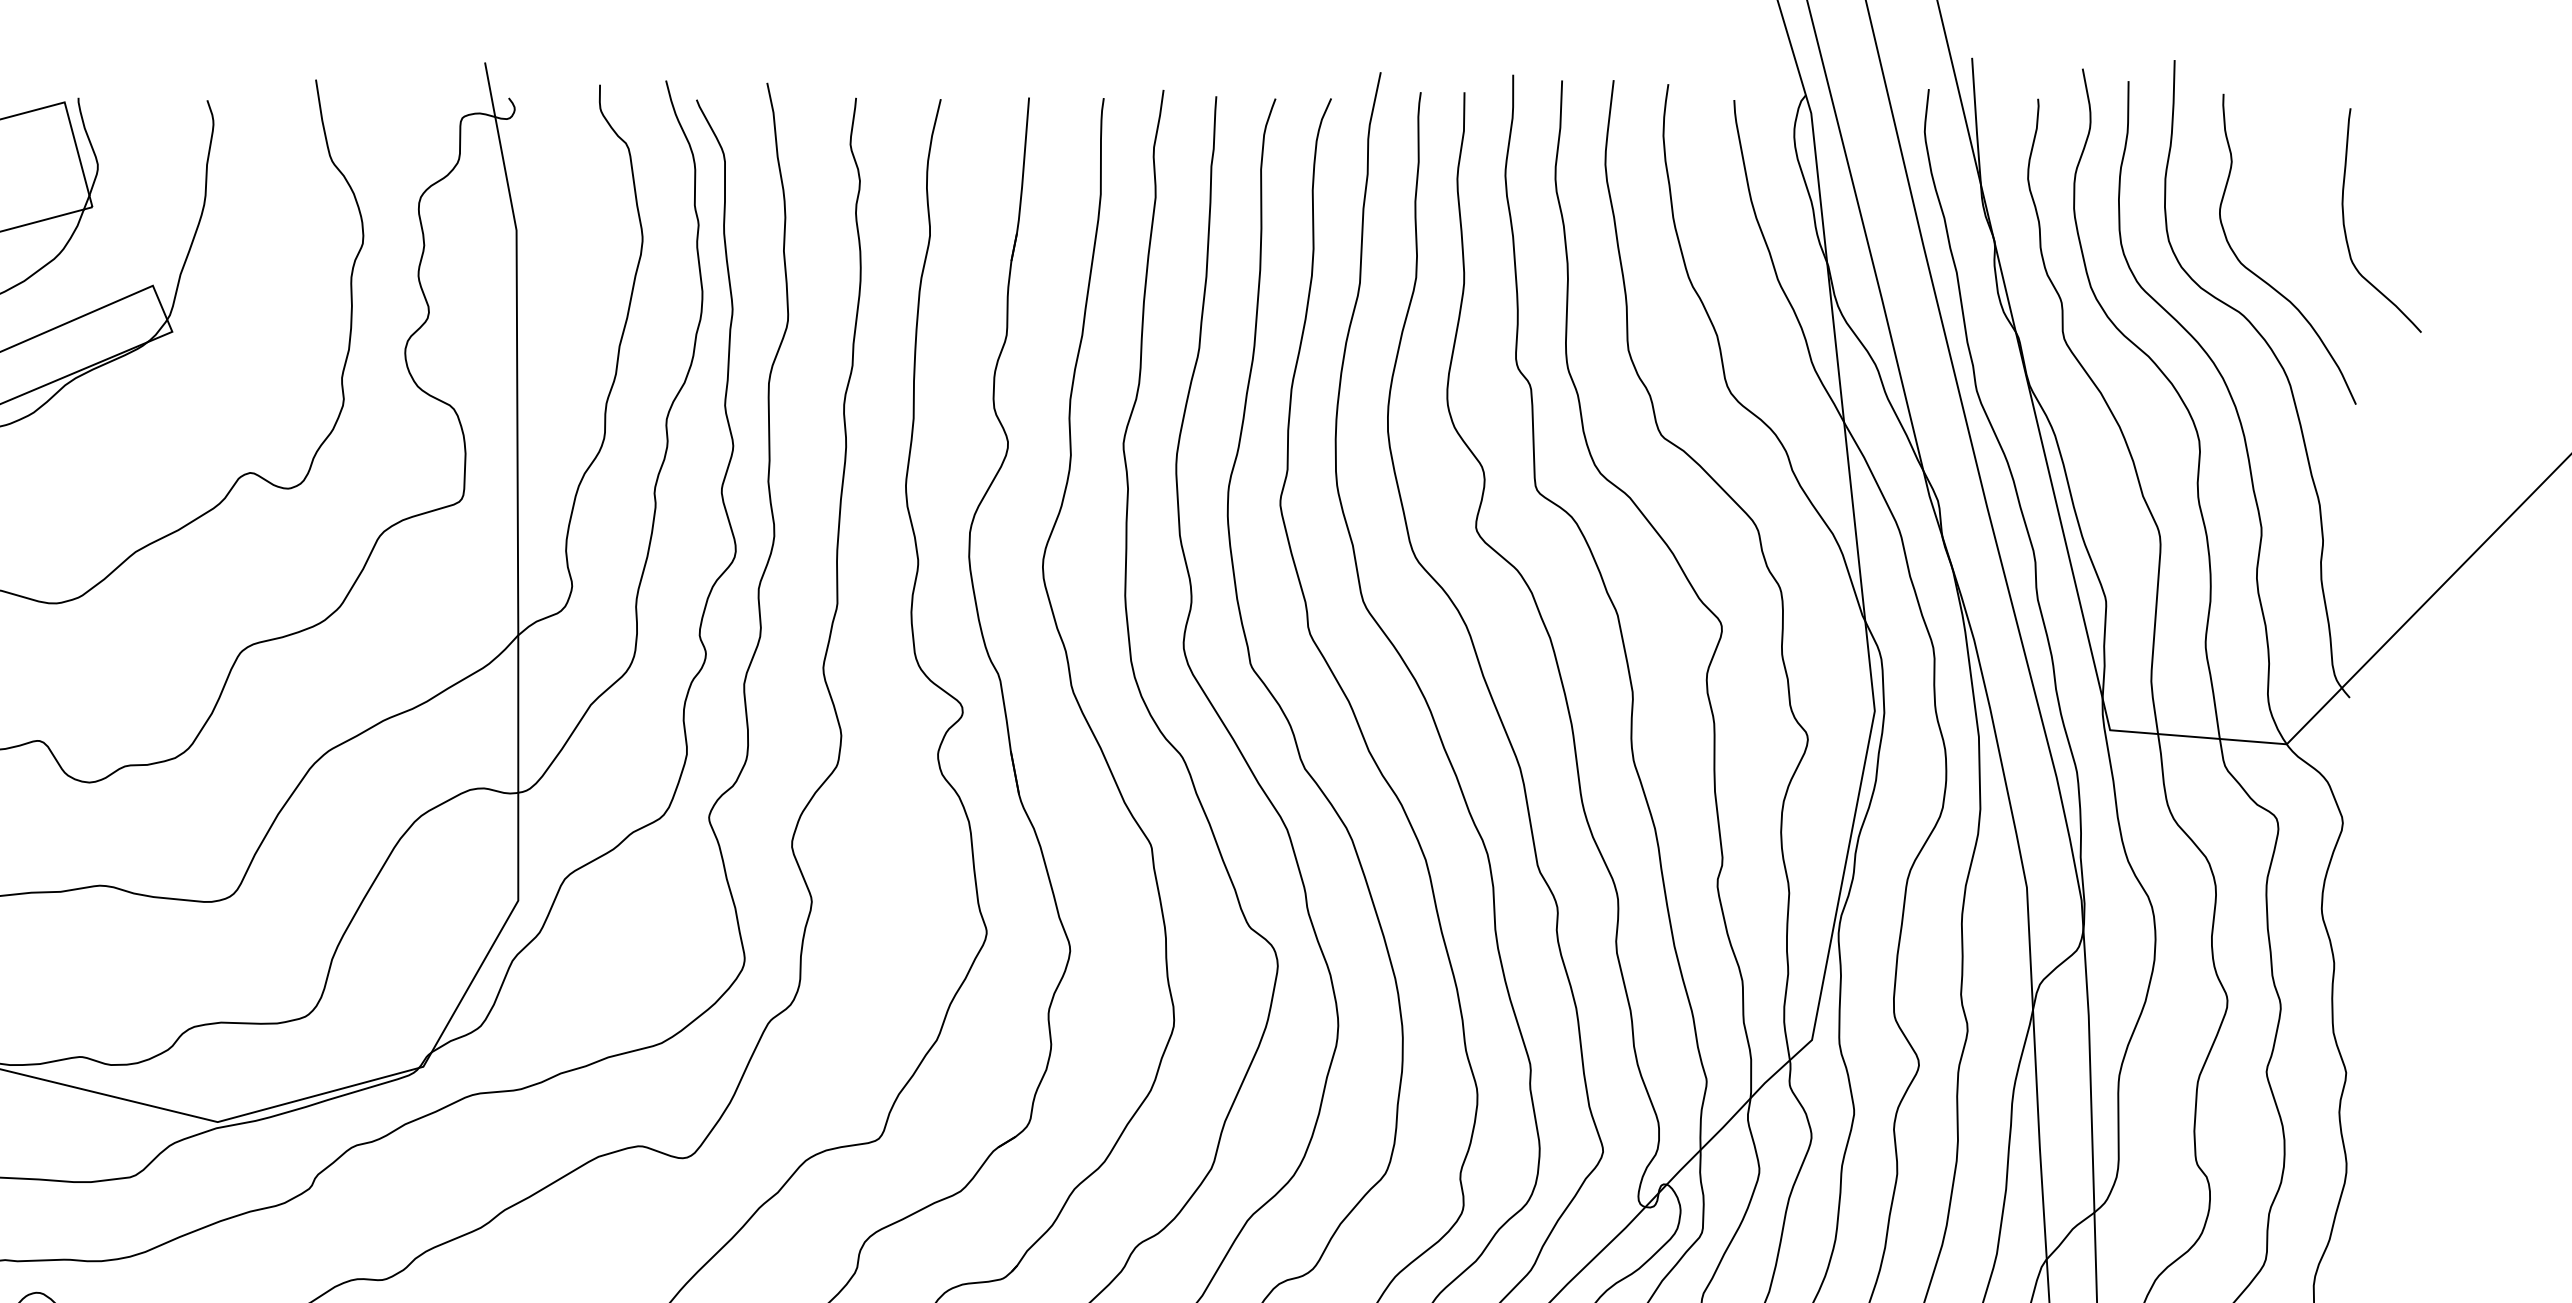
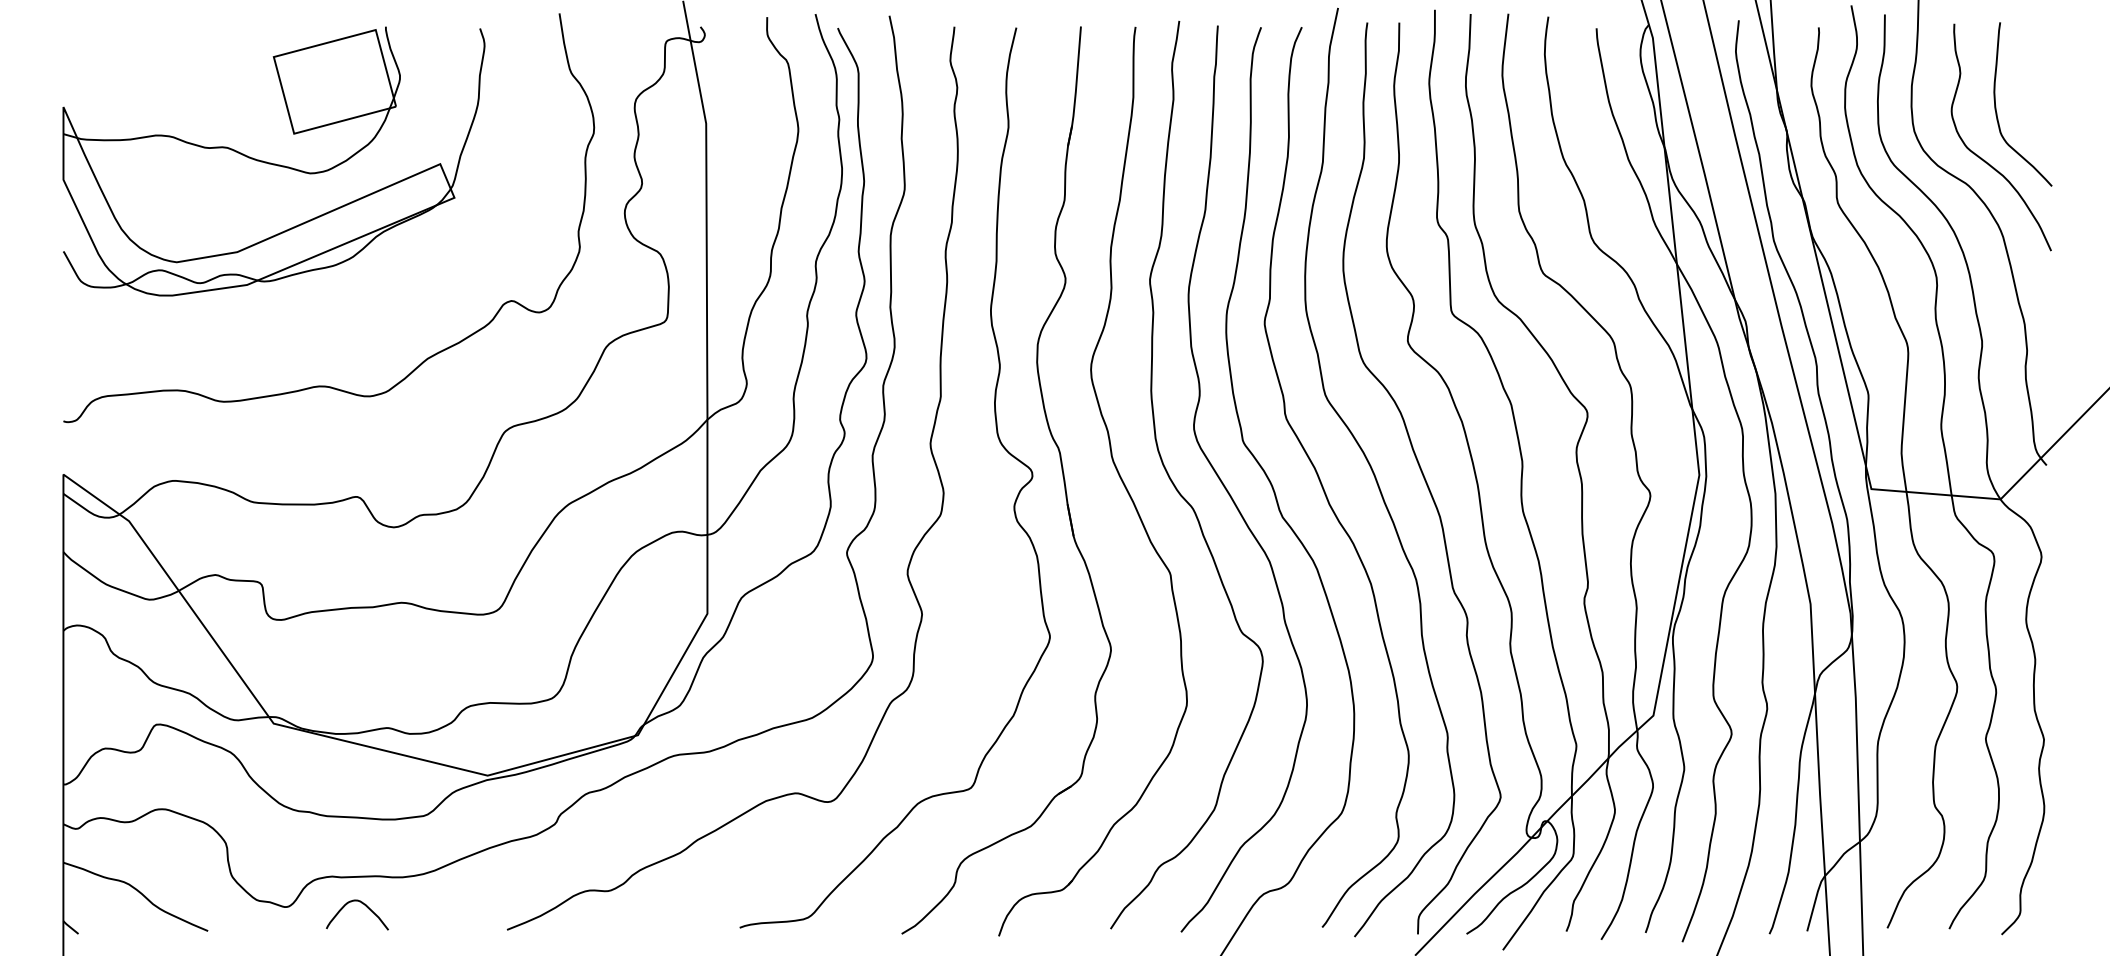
curve: (2345, 223) -> (1996, 106), moved

